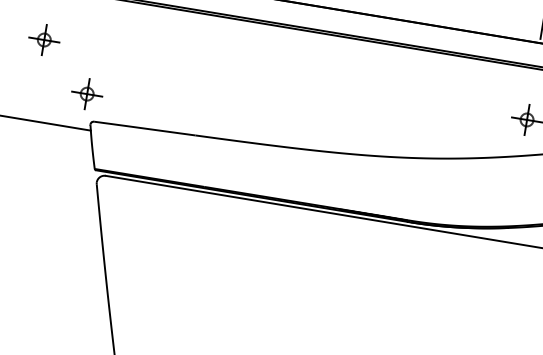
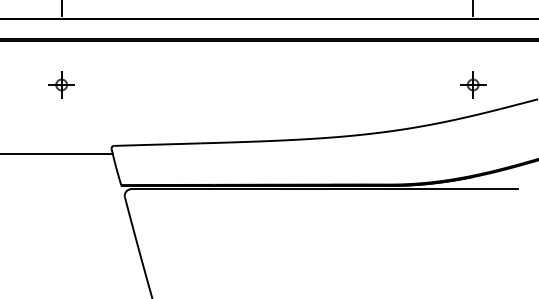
part: (87, 93) -> (104, 123), removed

